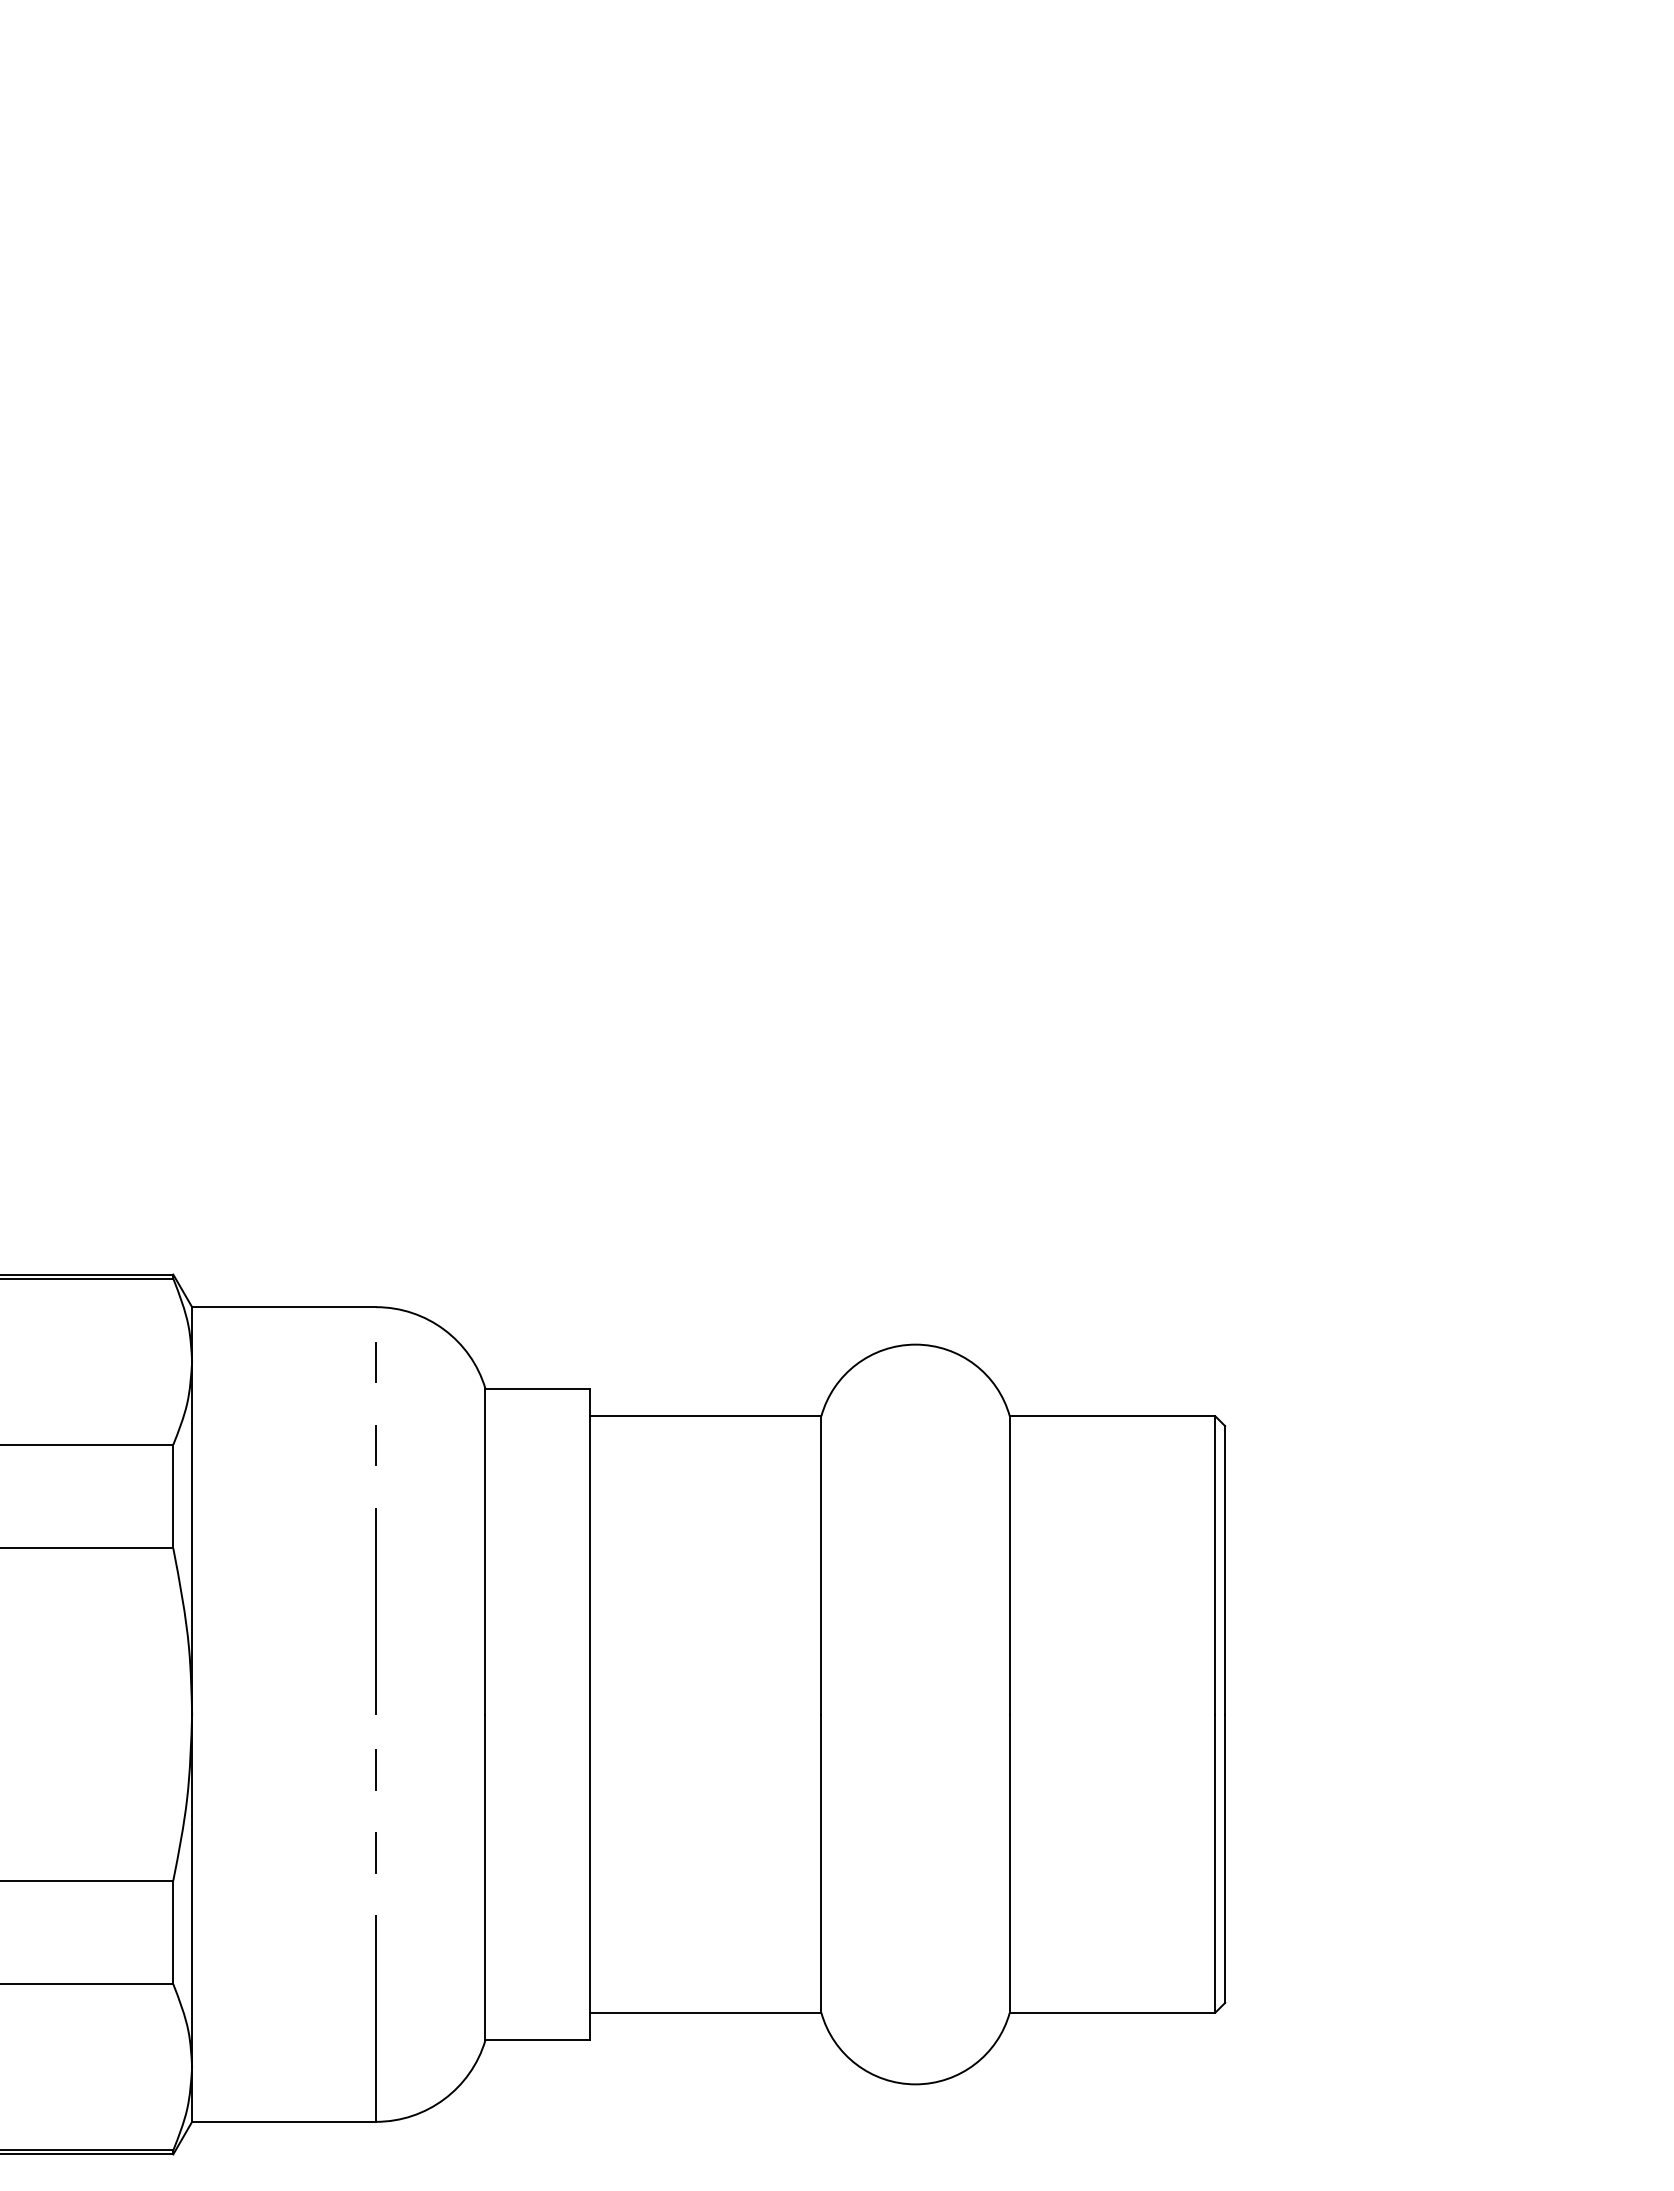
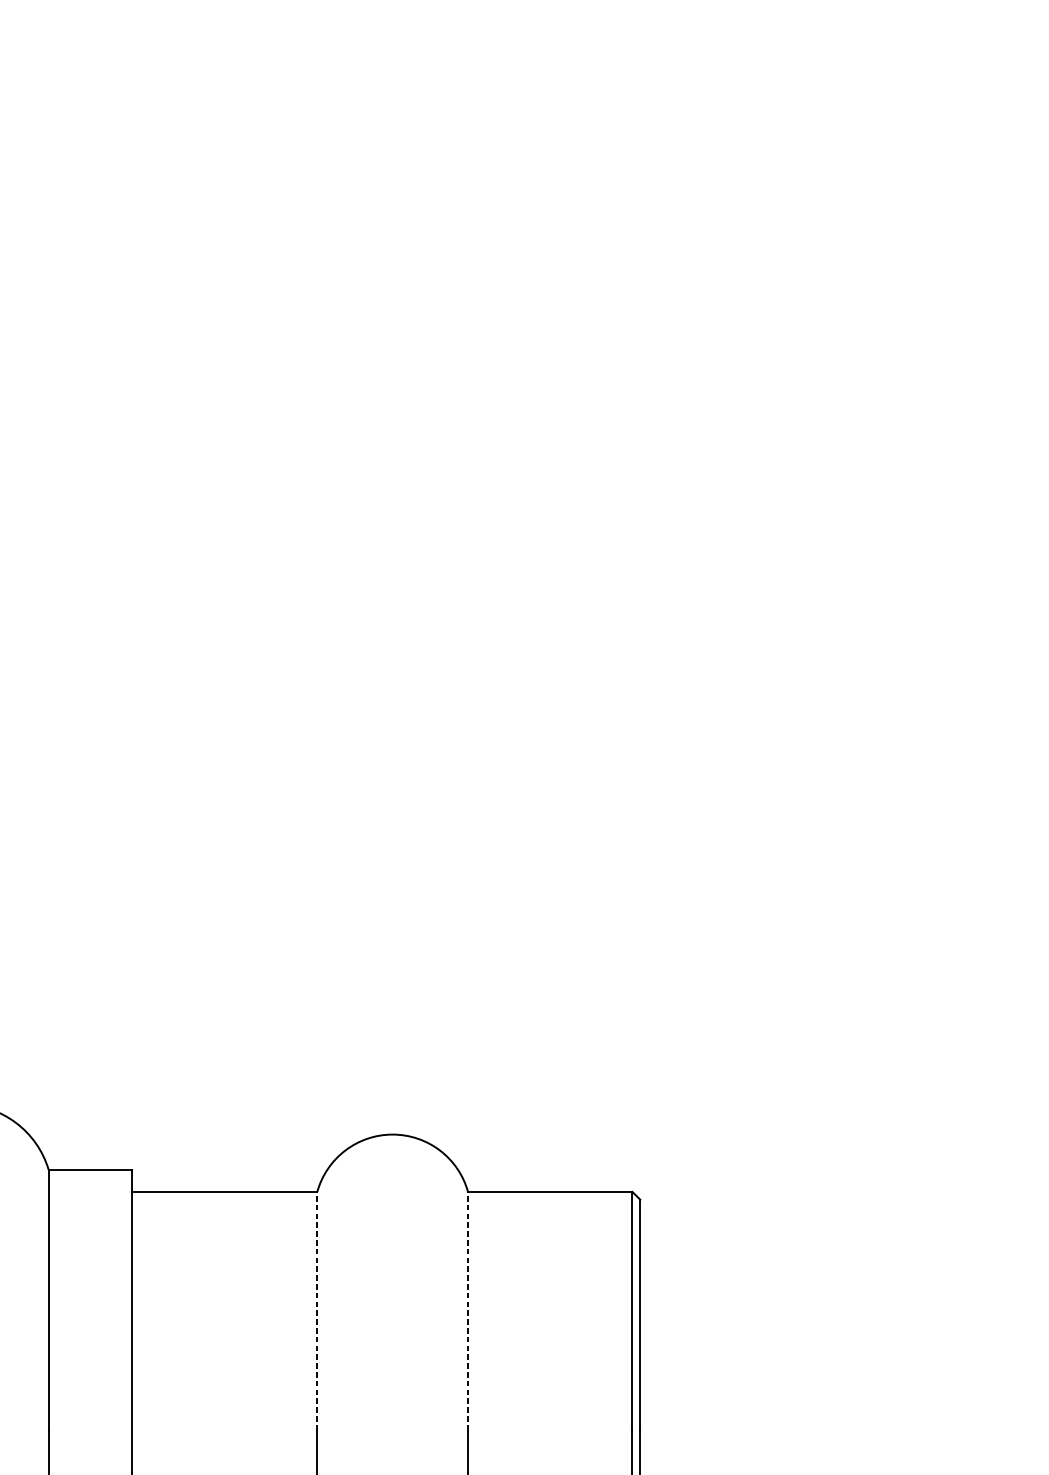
line: (821, 1564) -> (317, 1310), solid -> dashed
line: (1009, 1564) -> (467, 1310), solid -> dashed

